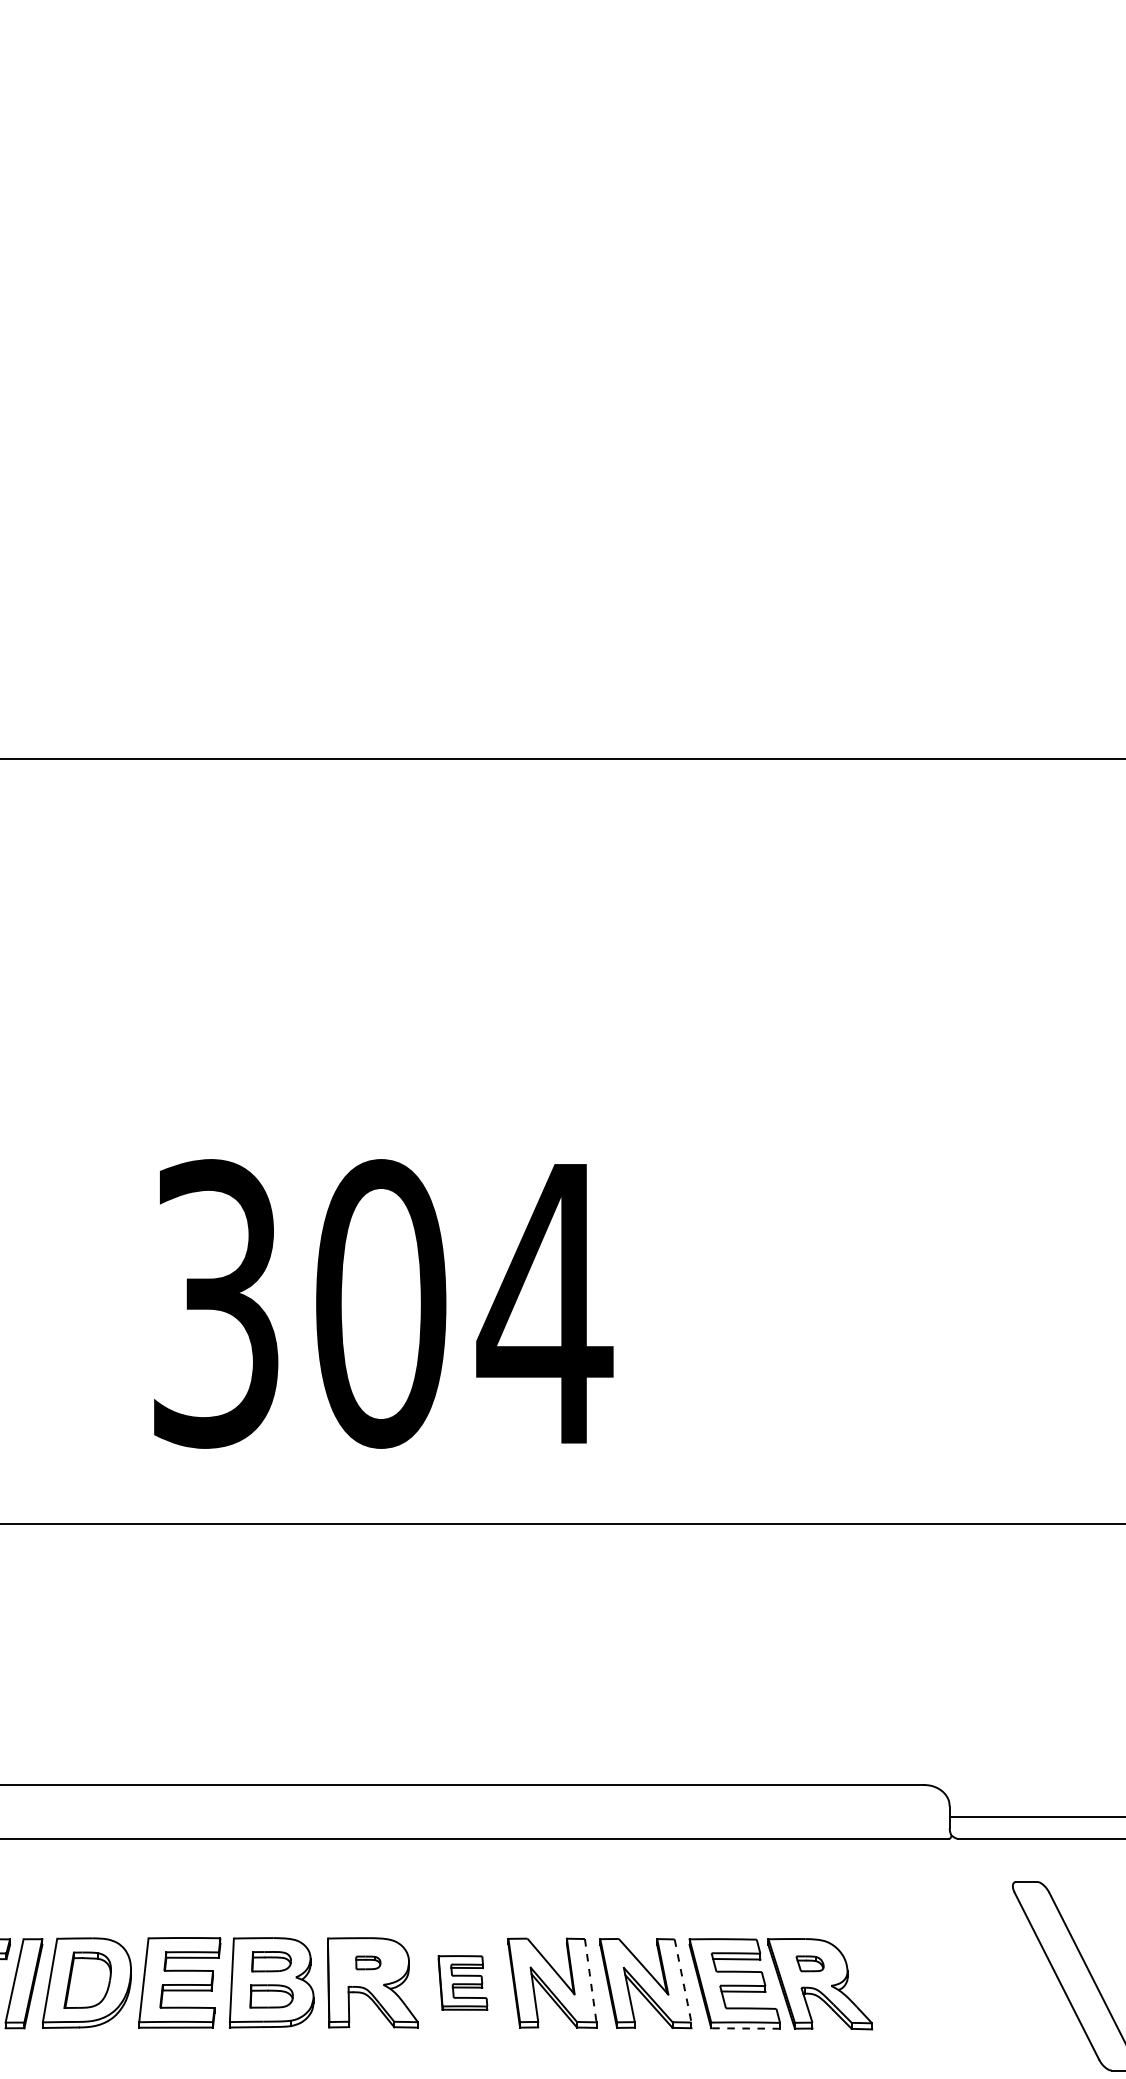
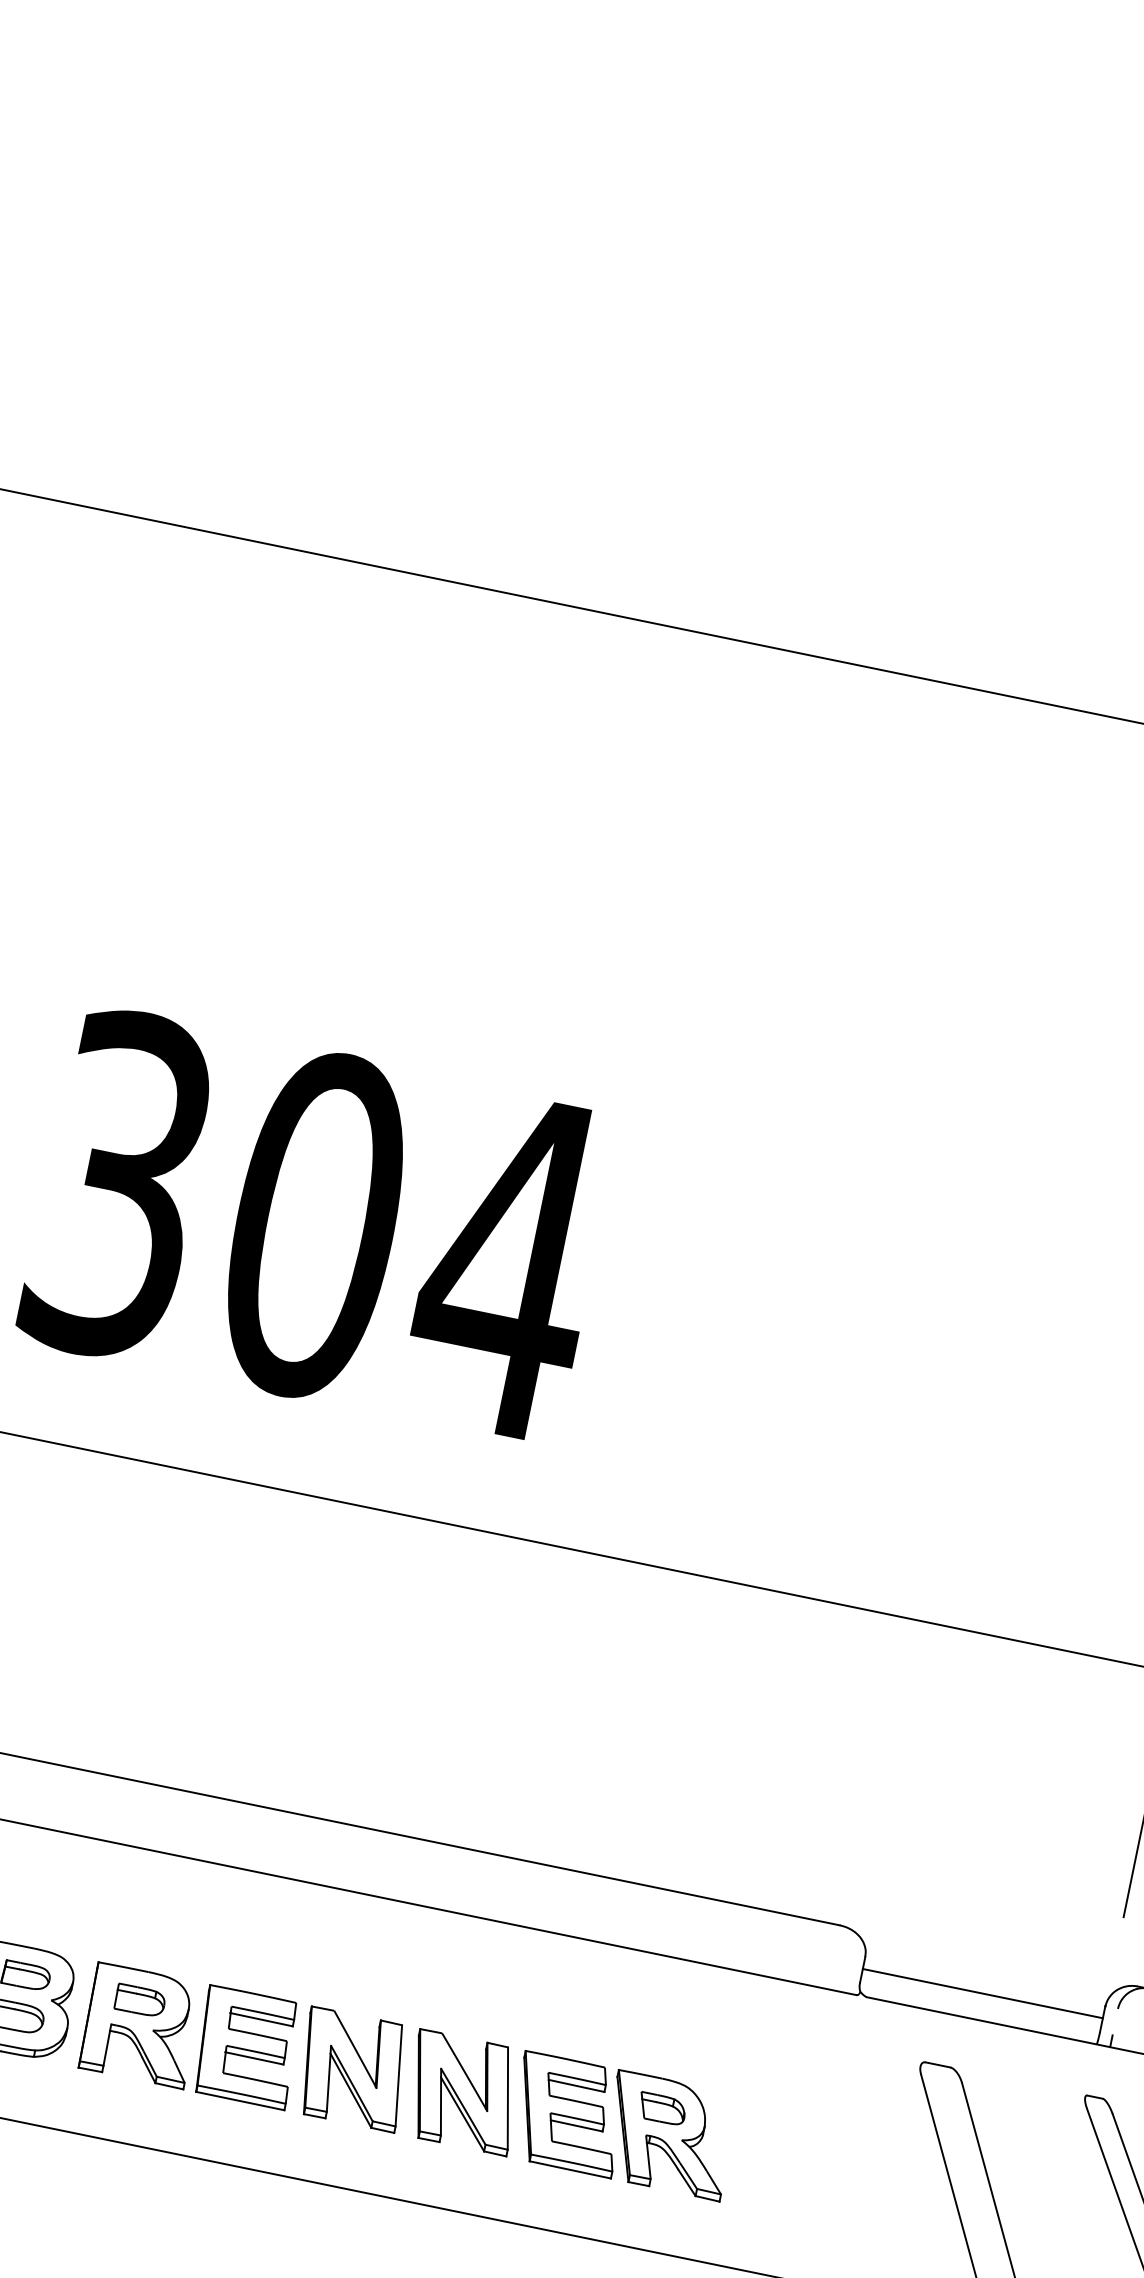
part: (368, 1962) -> (140, 2000), size x1.67
part: (809, 1963) -> (661, 2108), size x1.43
line: (590, 1981) -> (398, 2076), dashed -> solid
line: (683, 1981) -> (508, 2099), dashed -> solid
part: (462, 1982) -> (246, 2046), size x1.67
line: (745, 2028) -> (570, 2169), dashed -> solid

